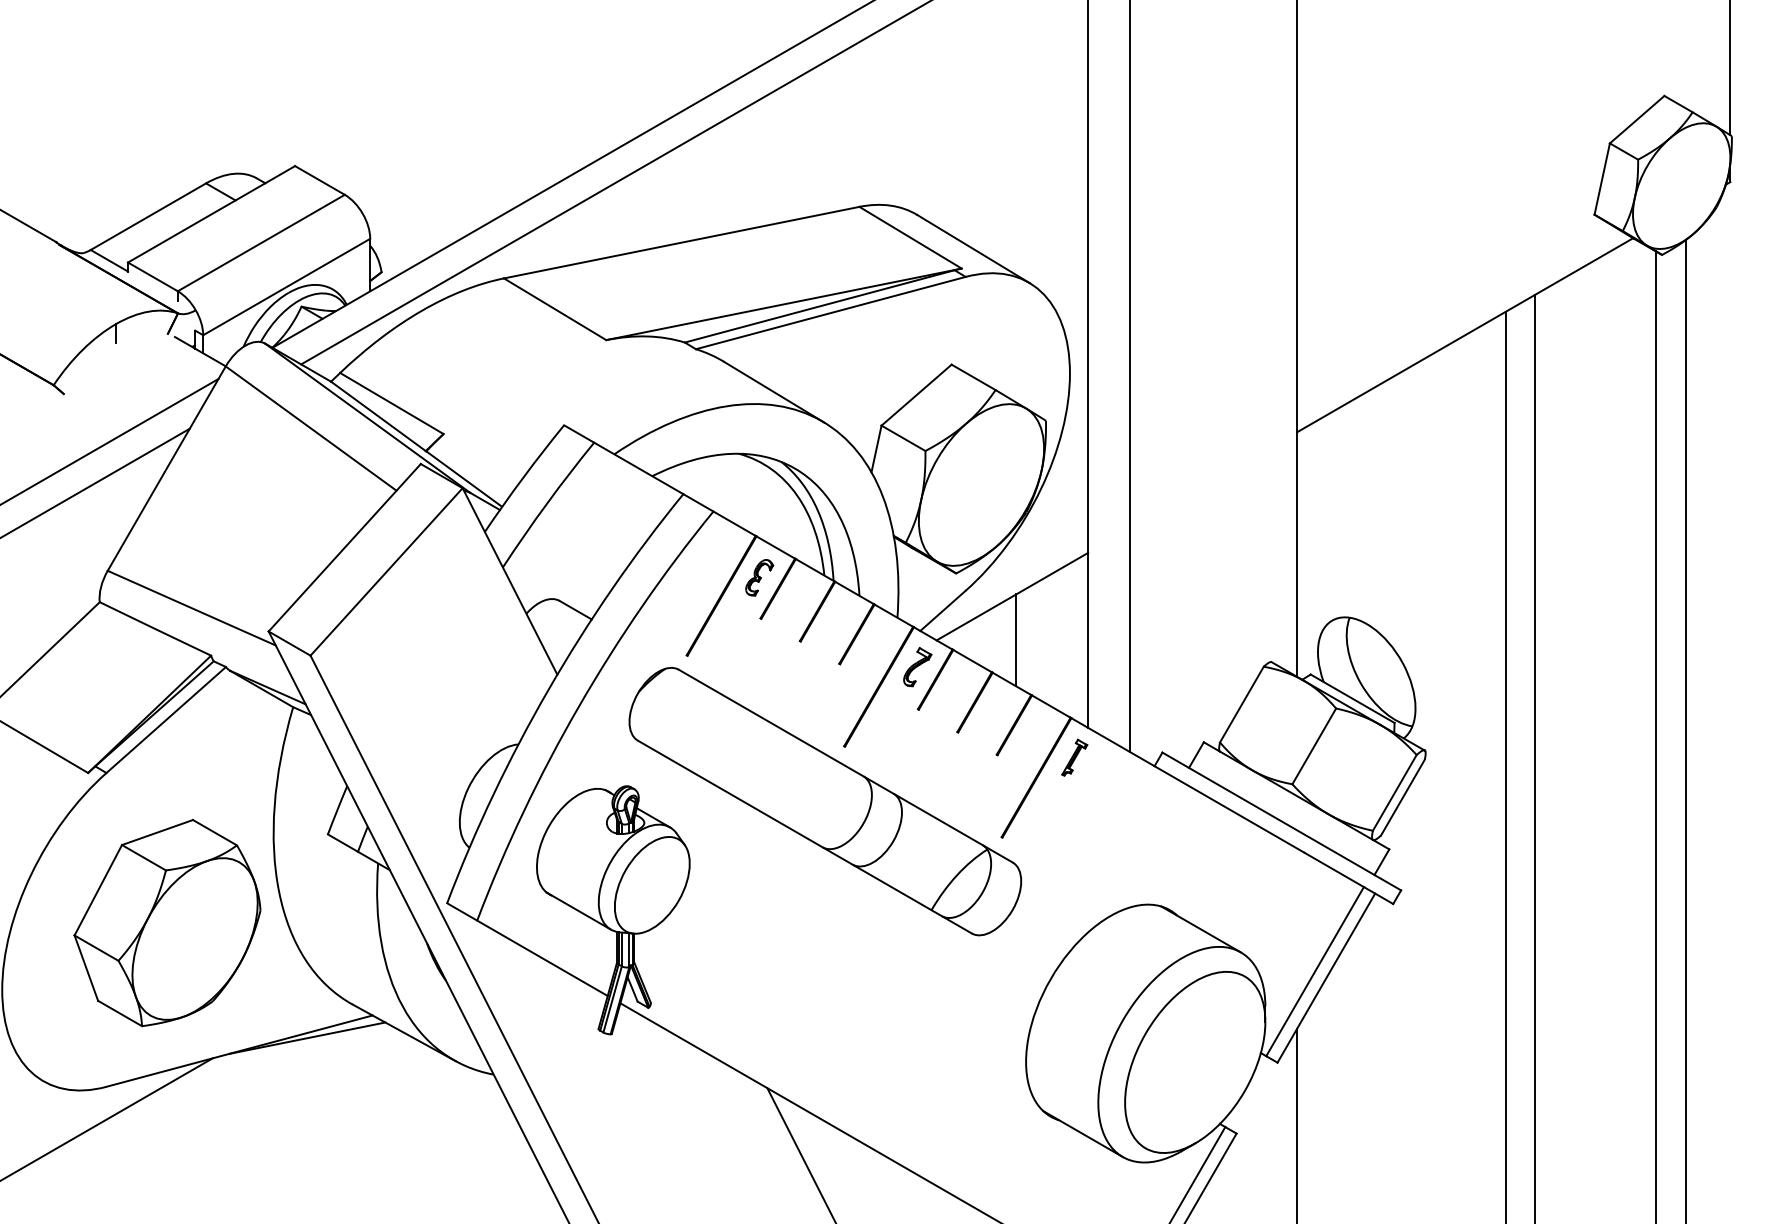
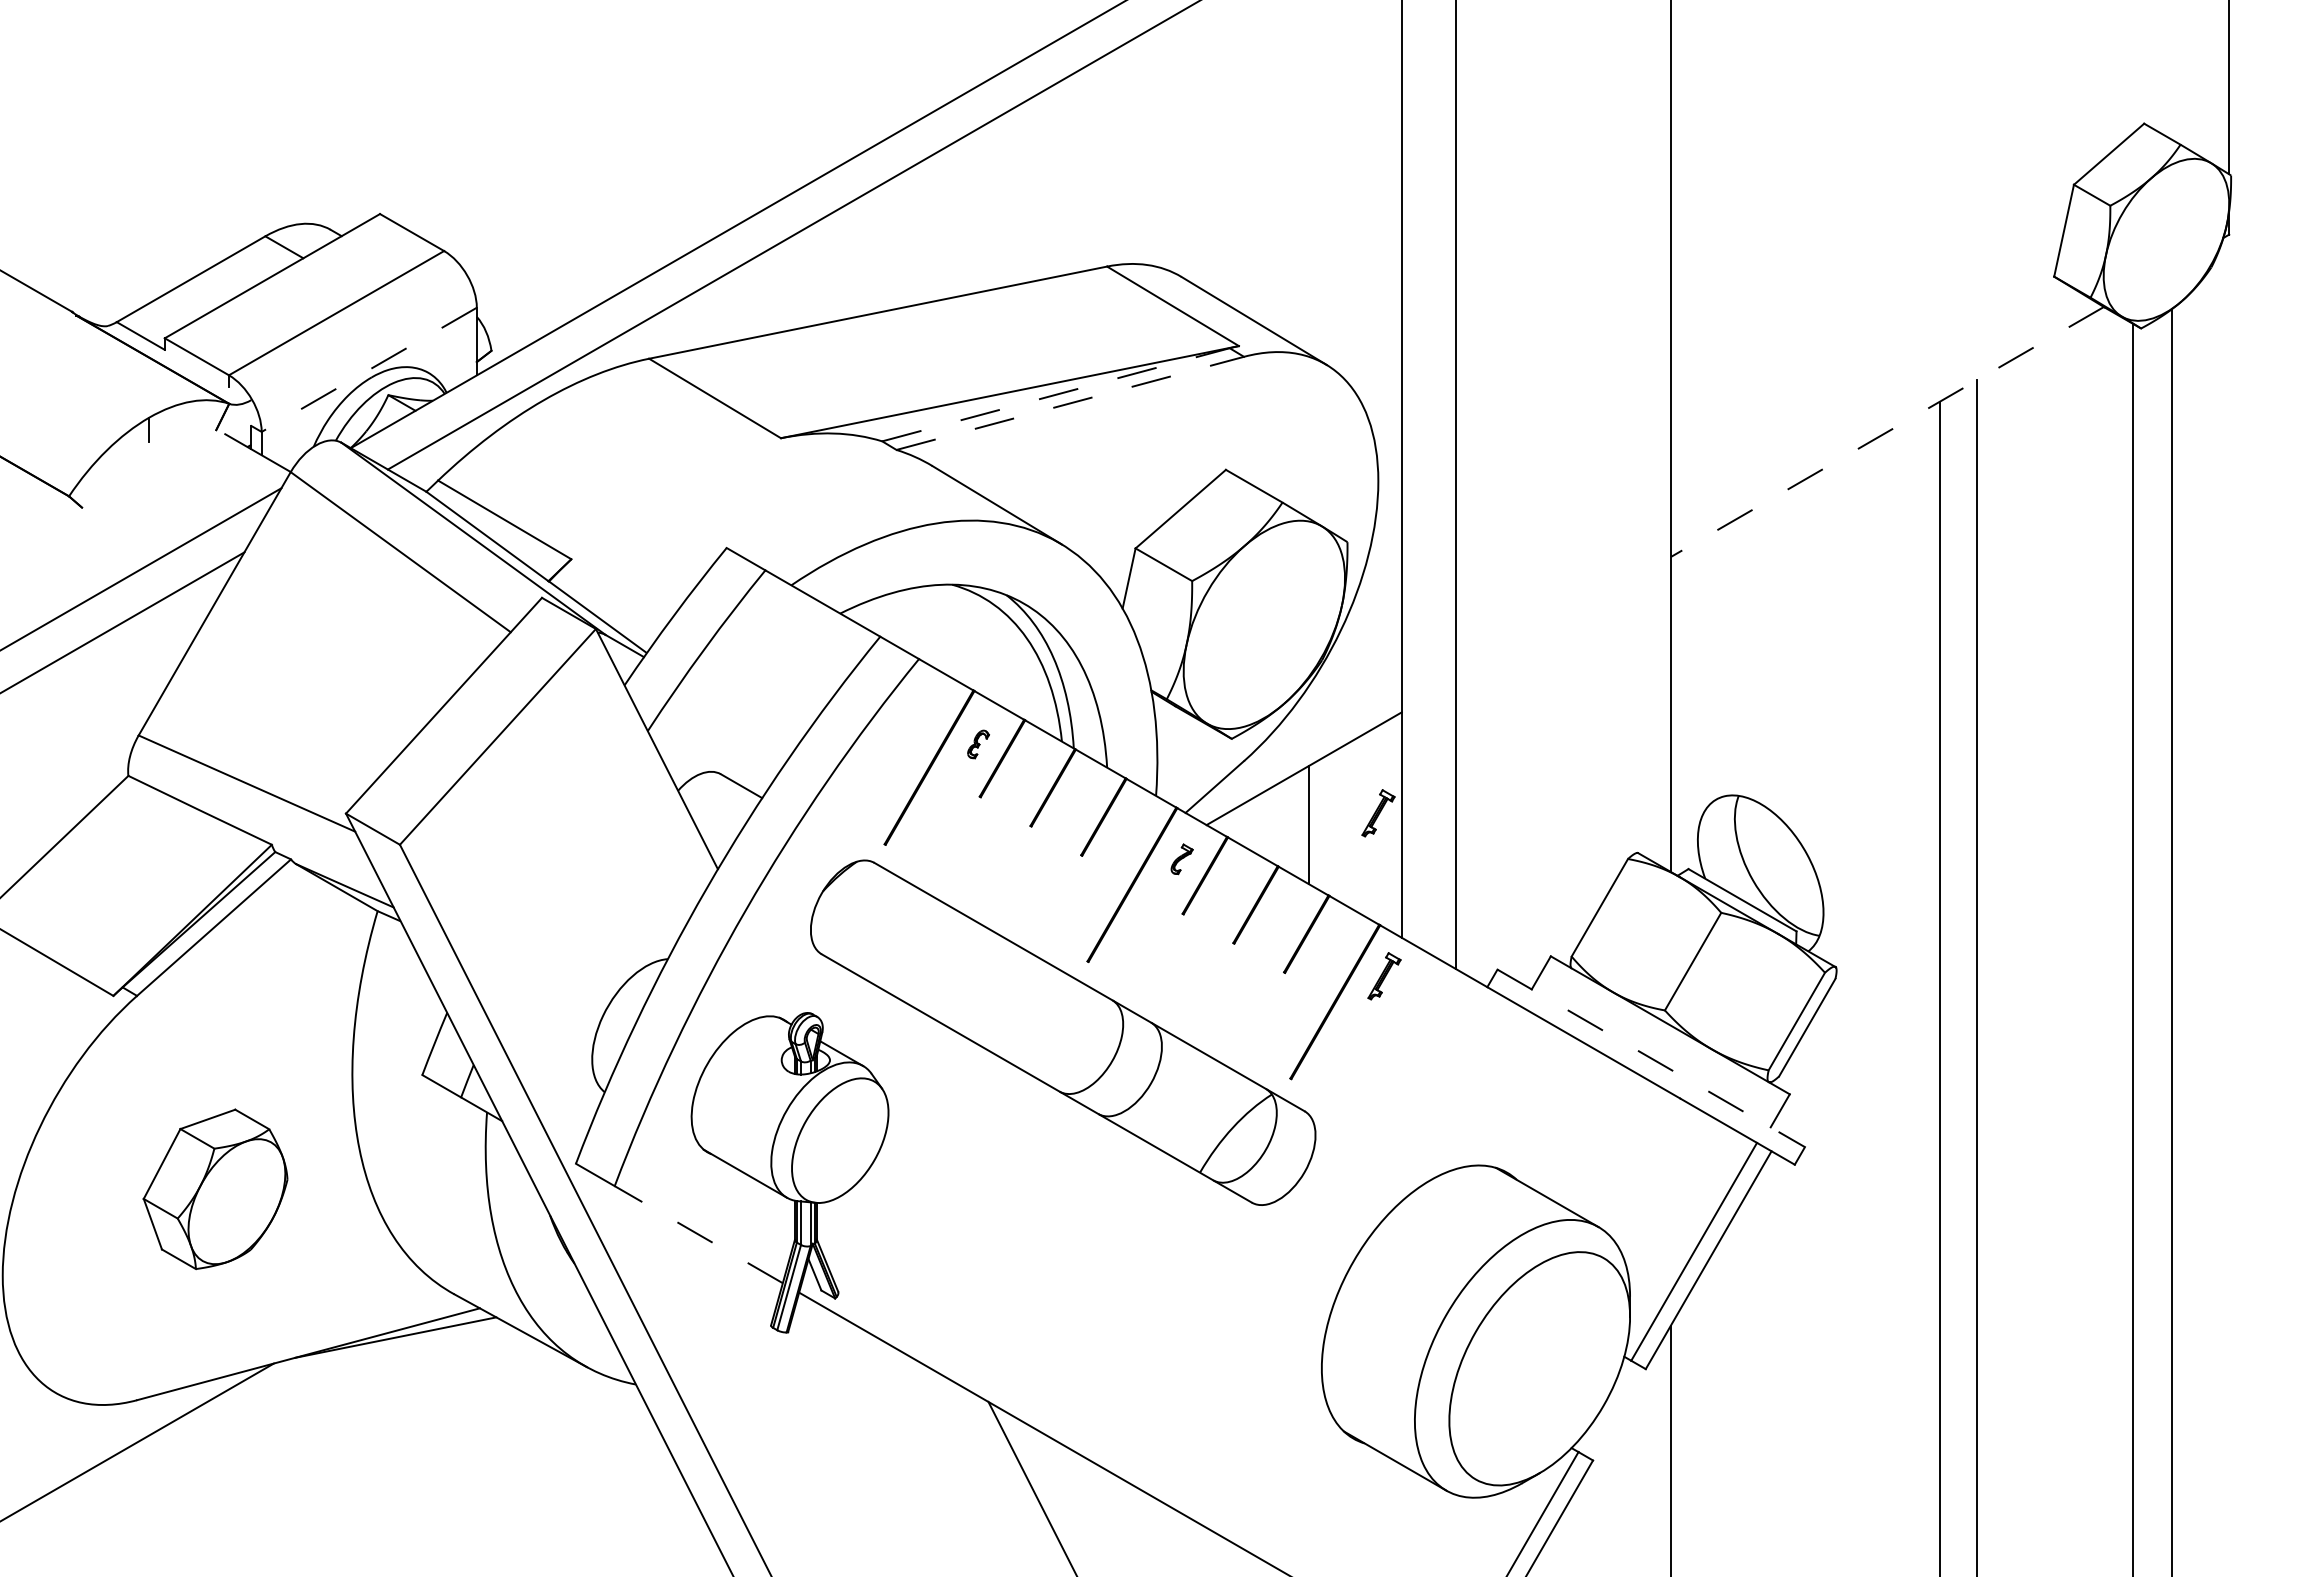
line: (286, 287) -> (368, 370), solid -> dashed
line: (820, 306) -> (1056, 394), solid -> dashed
line: (831, 313) -> (1070, 403), solid -> dashed
line: (1465, 335) -> (1887, 432), solid -> dashed
part: (759, 577) -> (978, 744), size x0.6
part: (1070, 631) -> (1378, 813), added
part: (917, 666) -> (1181, 858), size x0.6
line: (1281, 821) -> (1651, 1058), solid -> dashed
part: (167, 923) -> (215, 1189), size x0.6
line: (542, 958) -> (698, 1234), solid -> dashed

